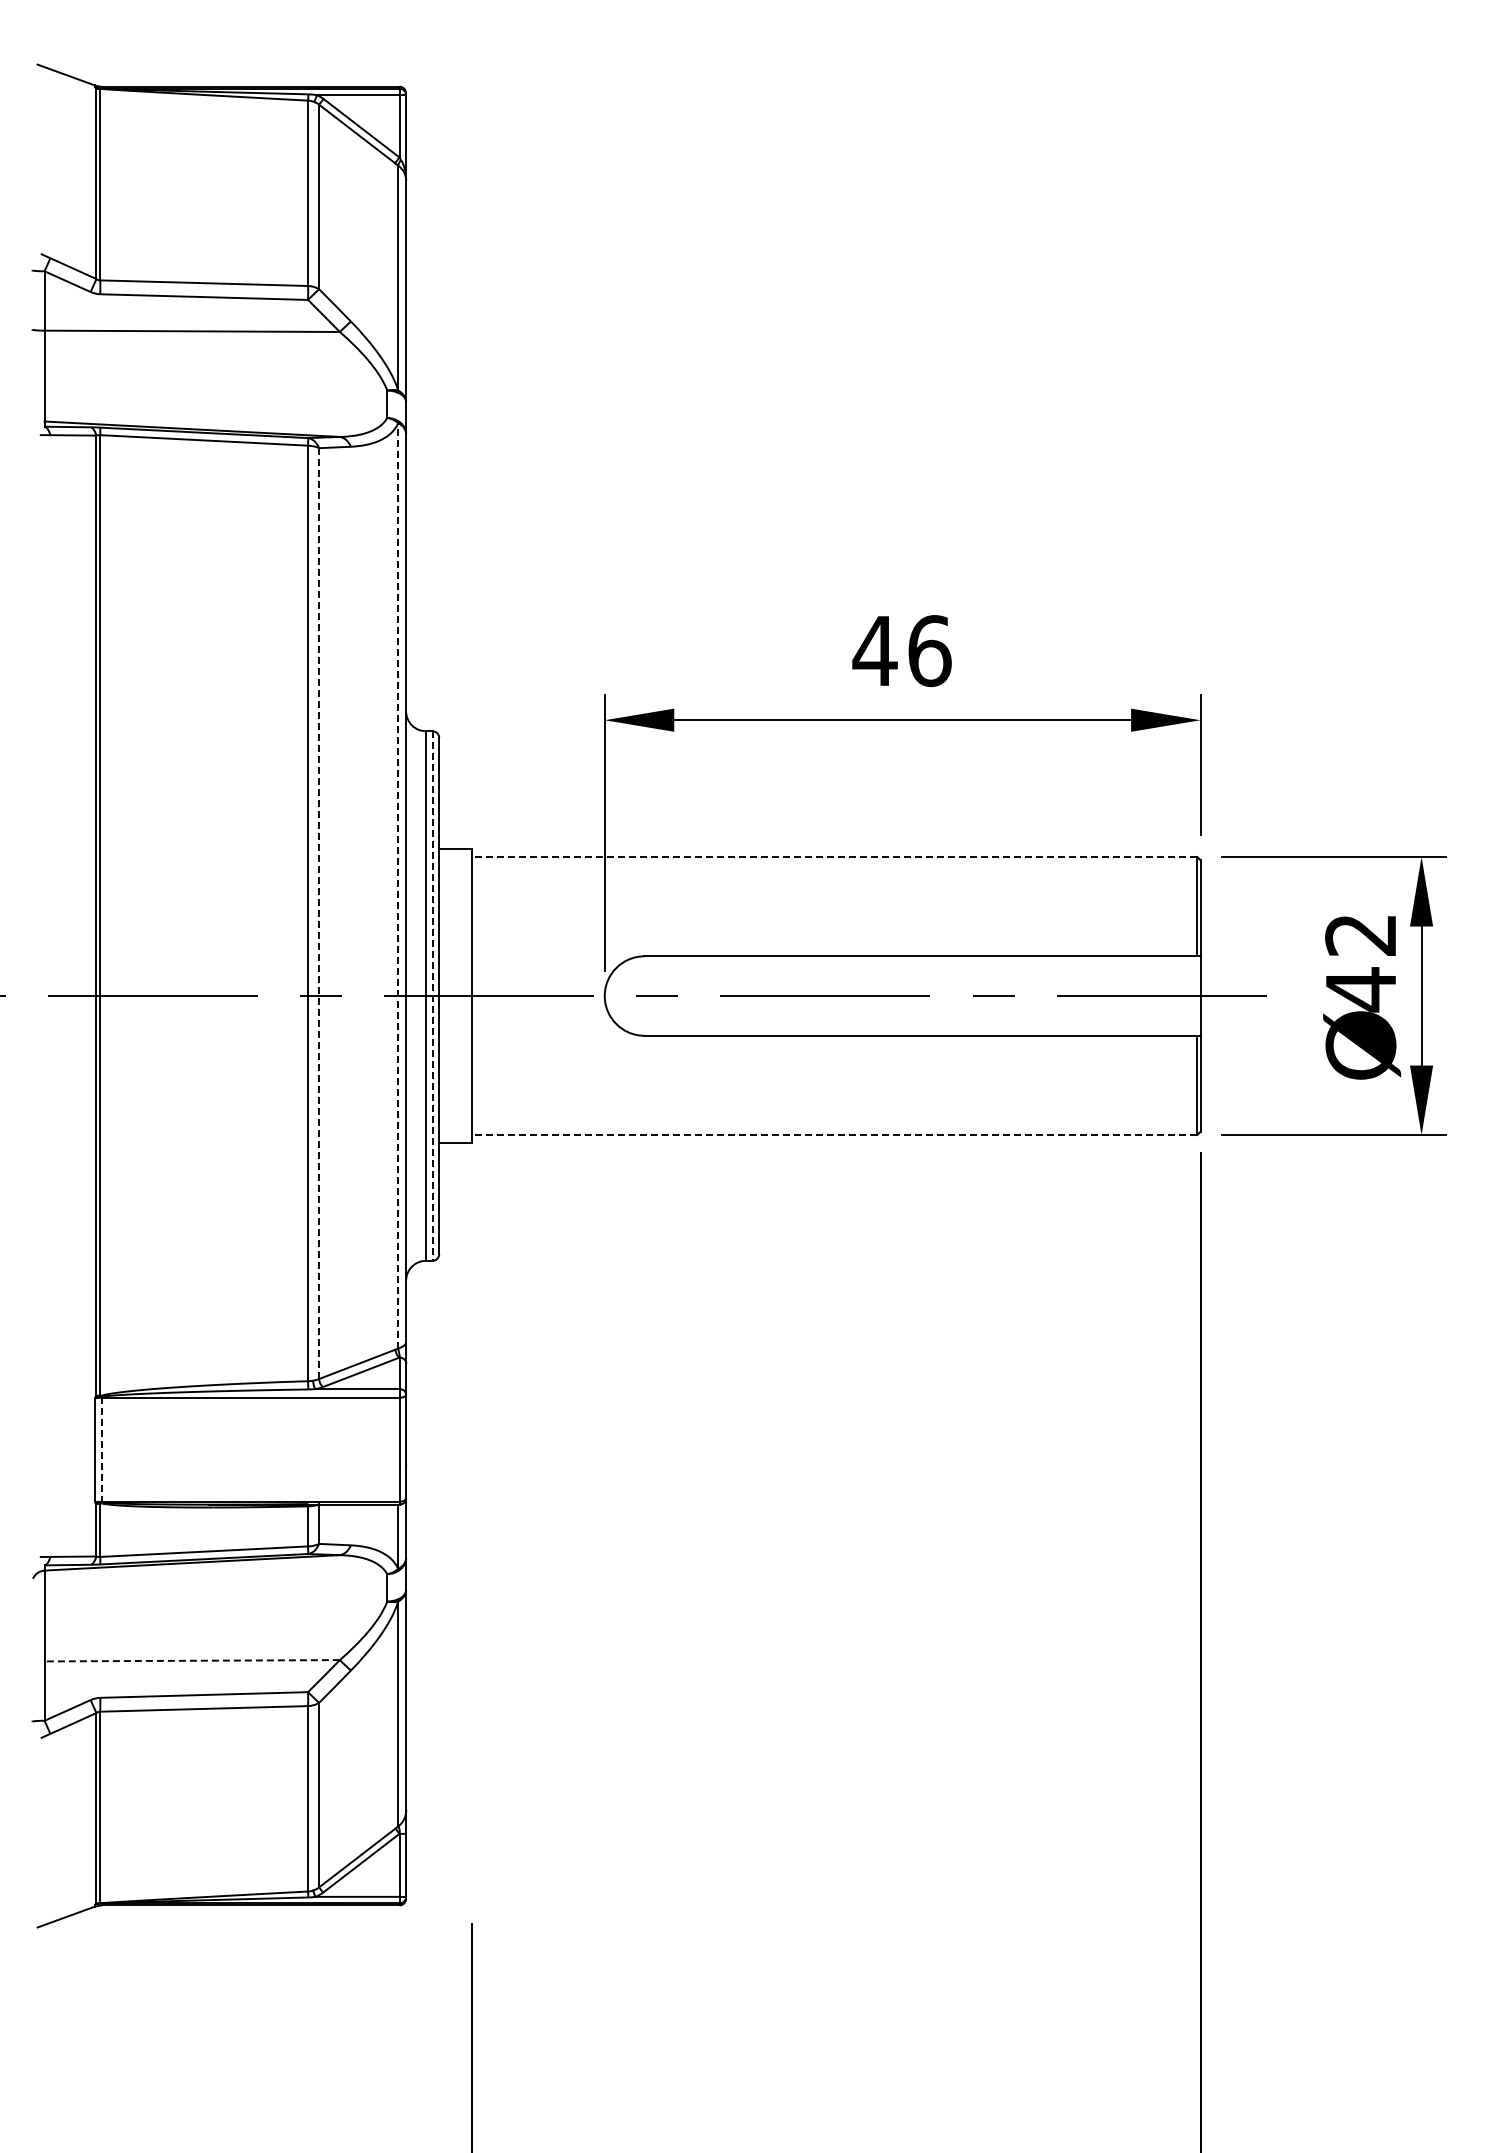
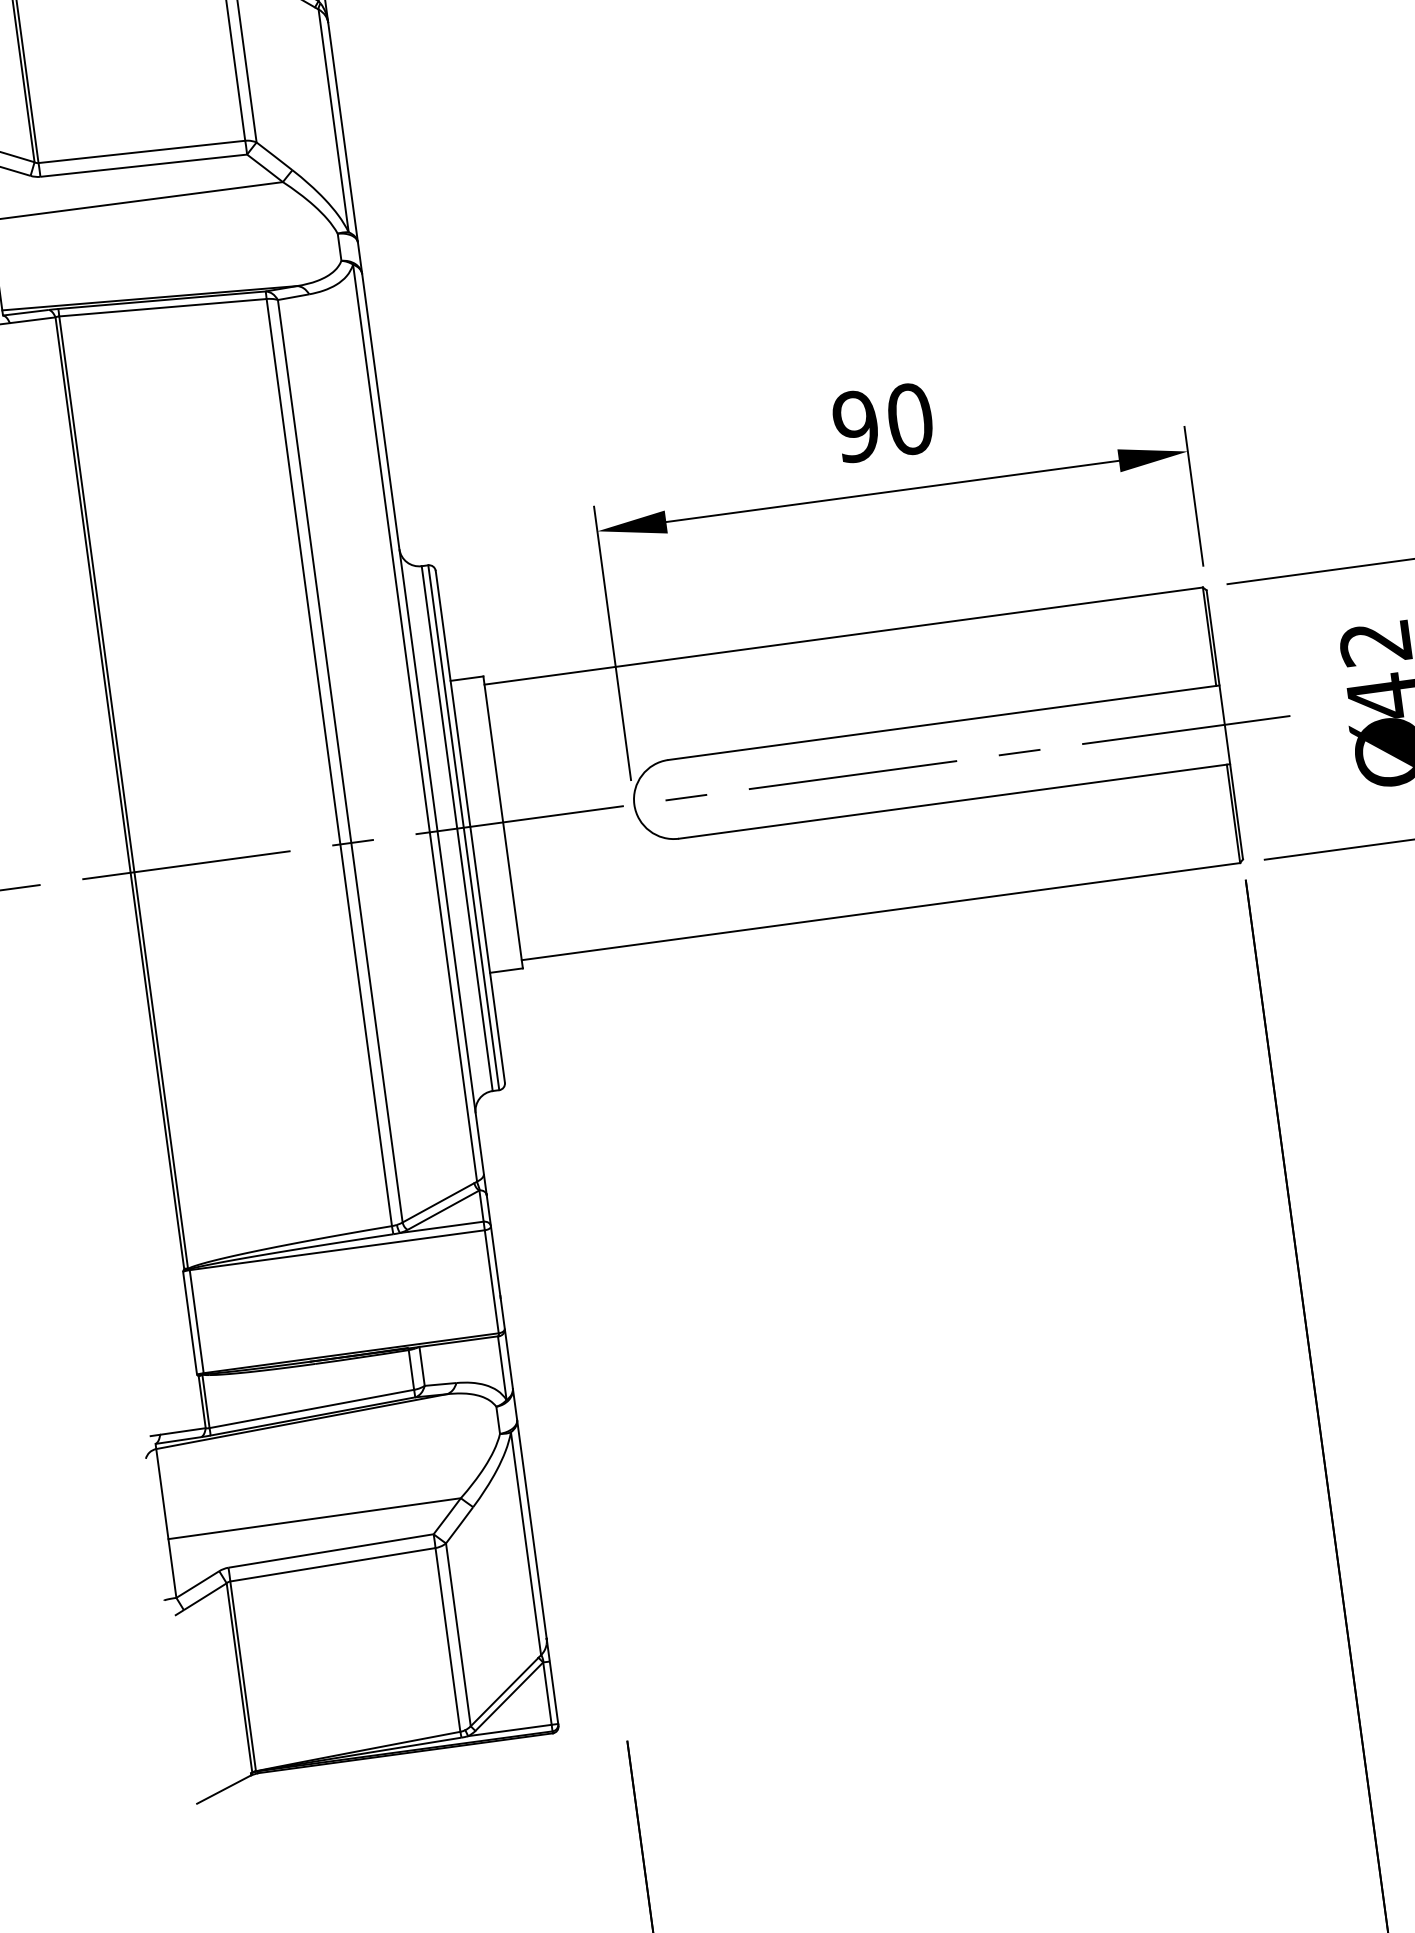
text: (901, 651) -> (882, 423), 46 -> 90
line: (834, 857) -> (843, 636), dashed -> solid
line: (398, 885) -> (415, 722), dashed -> solid
line: (319, 914) -> (340, 762), dashed -> solid
line: (432, 996) -> (463, 828), dashed -> solid
line: (834, 1135) -> (880, 912), dashed -> solid
line: (101, 1449) -> (196, 1321), dashed -> solid
line: (192, 1660) -> (314, 1518), dashed -> solid

